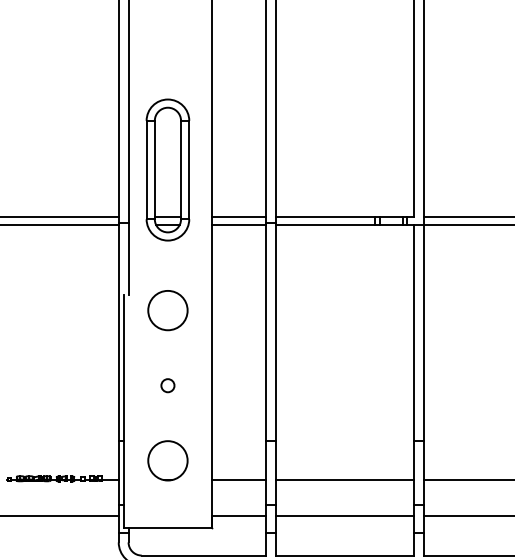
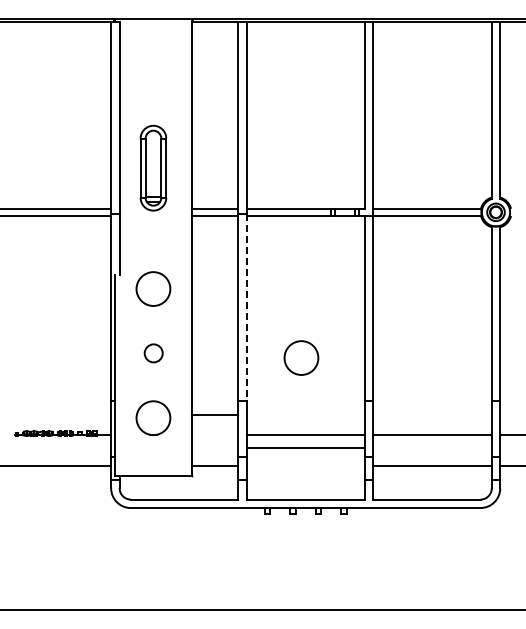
part: (168, 169) -> (153, 167), size x0.7
line: (276, 332) -> (246, 307), solid -> dashed
circle: (166, 385) -> (152, 353), size x1.6
circle: (340, 390) -> (301, 357), added
line: (238, 479) -> (214, 414), moved
line: (344, 515) -> (305, 447), moved

